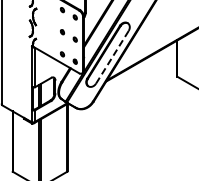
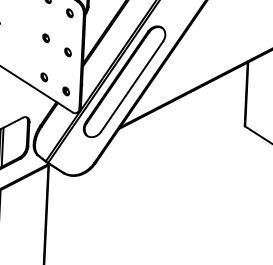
line: (112, 56) -> (132, 85), dashed -> solid

